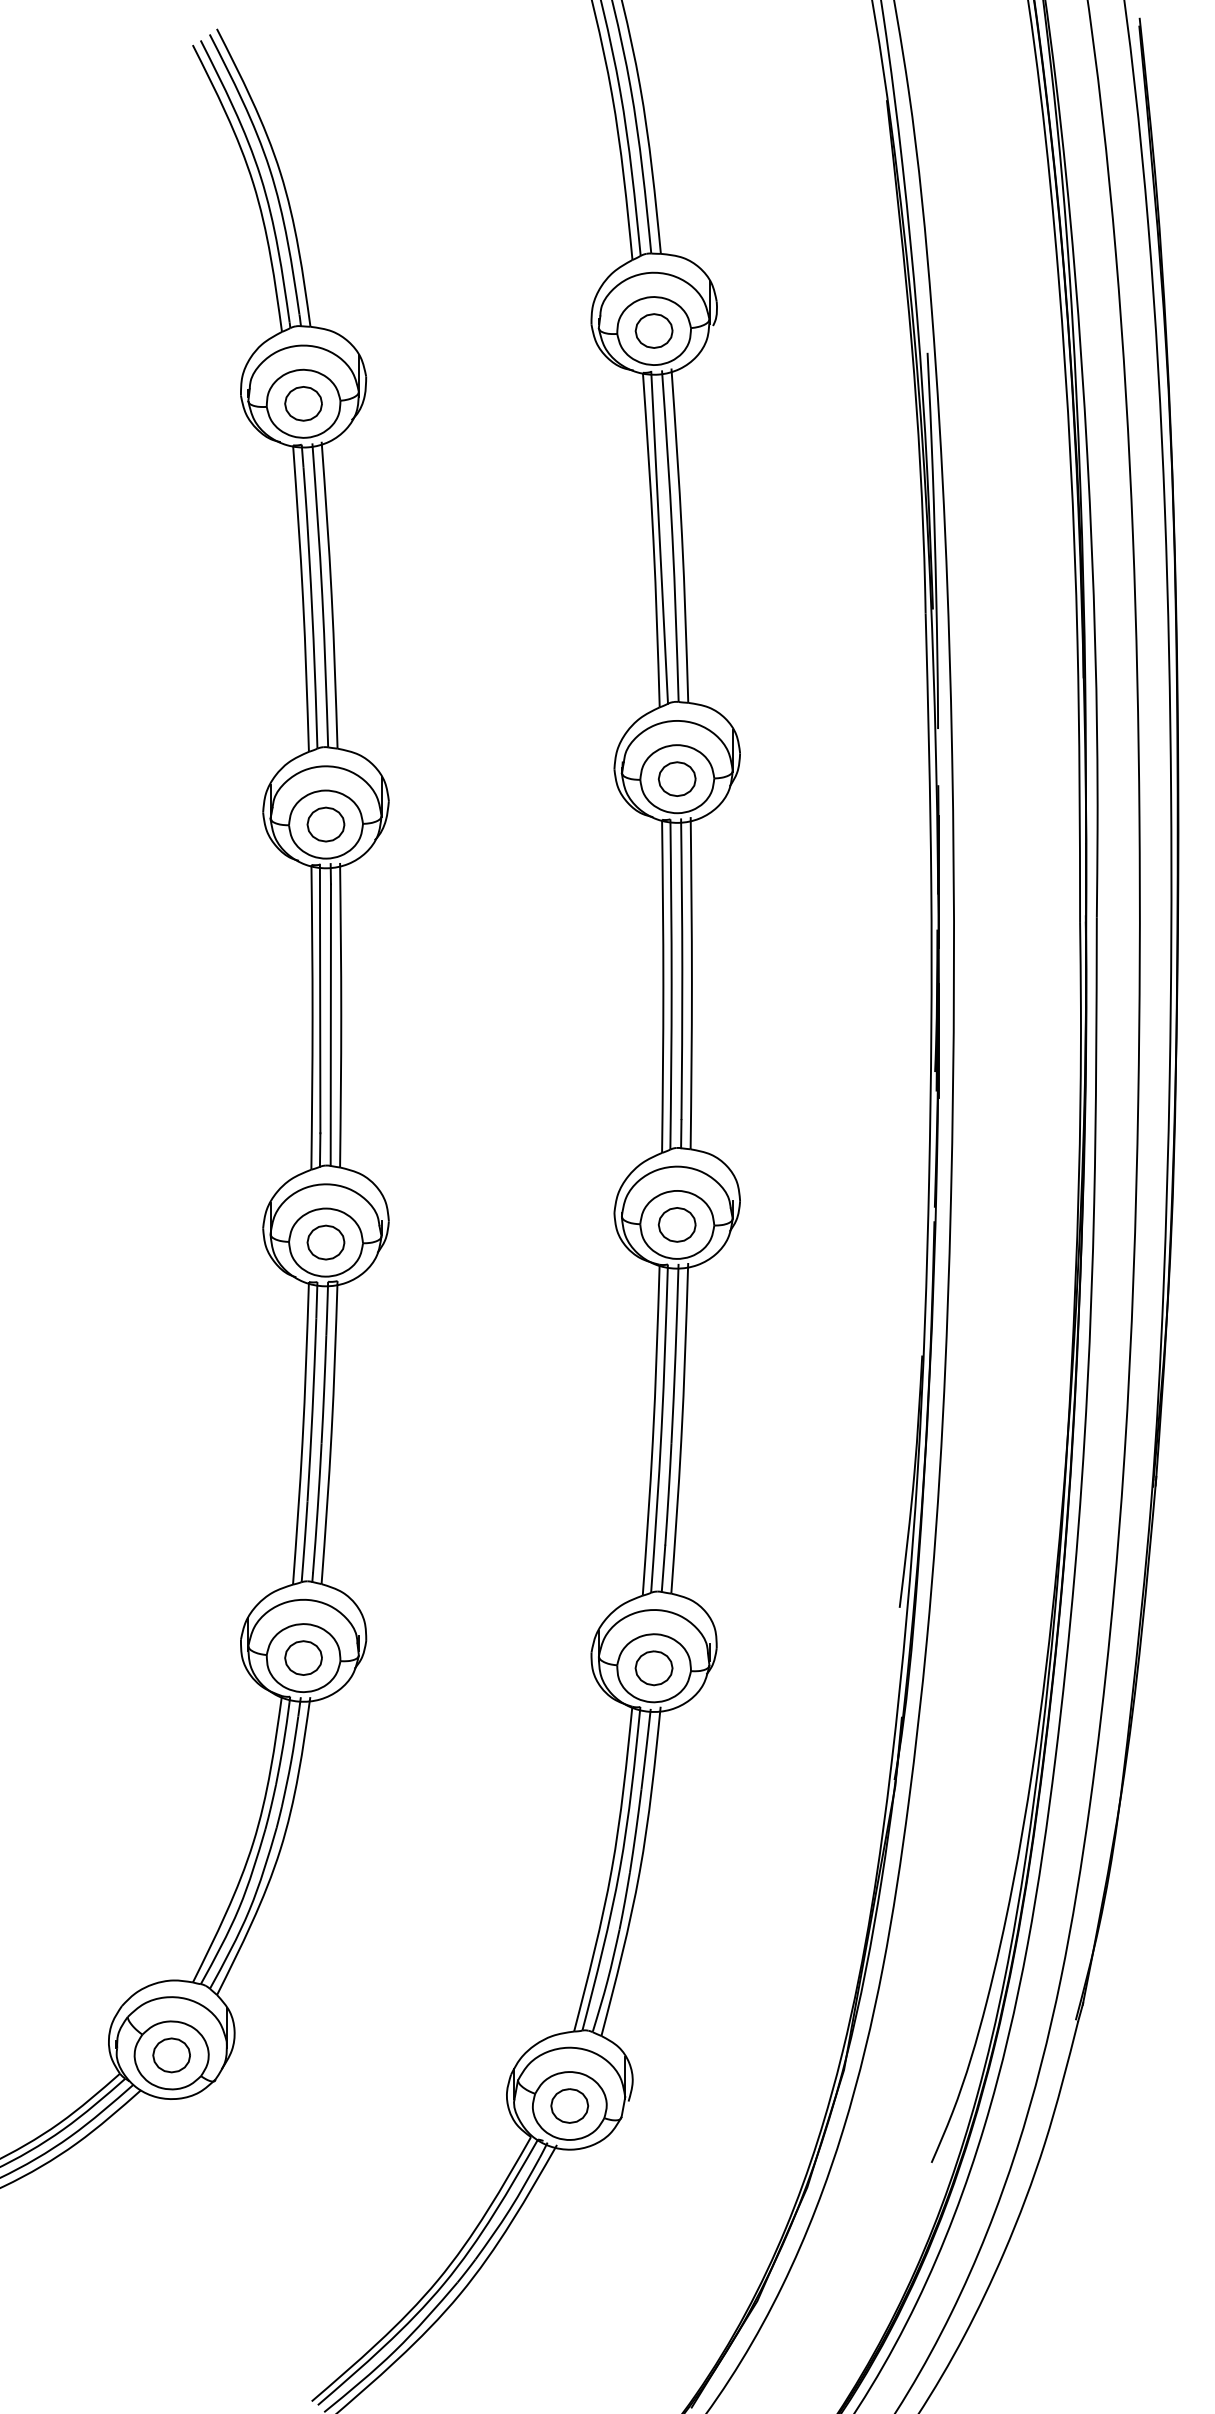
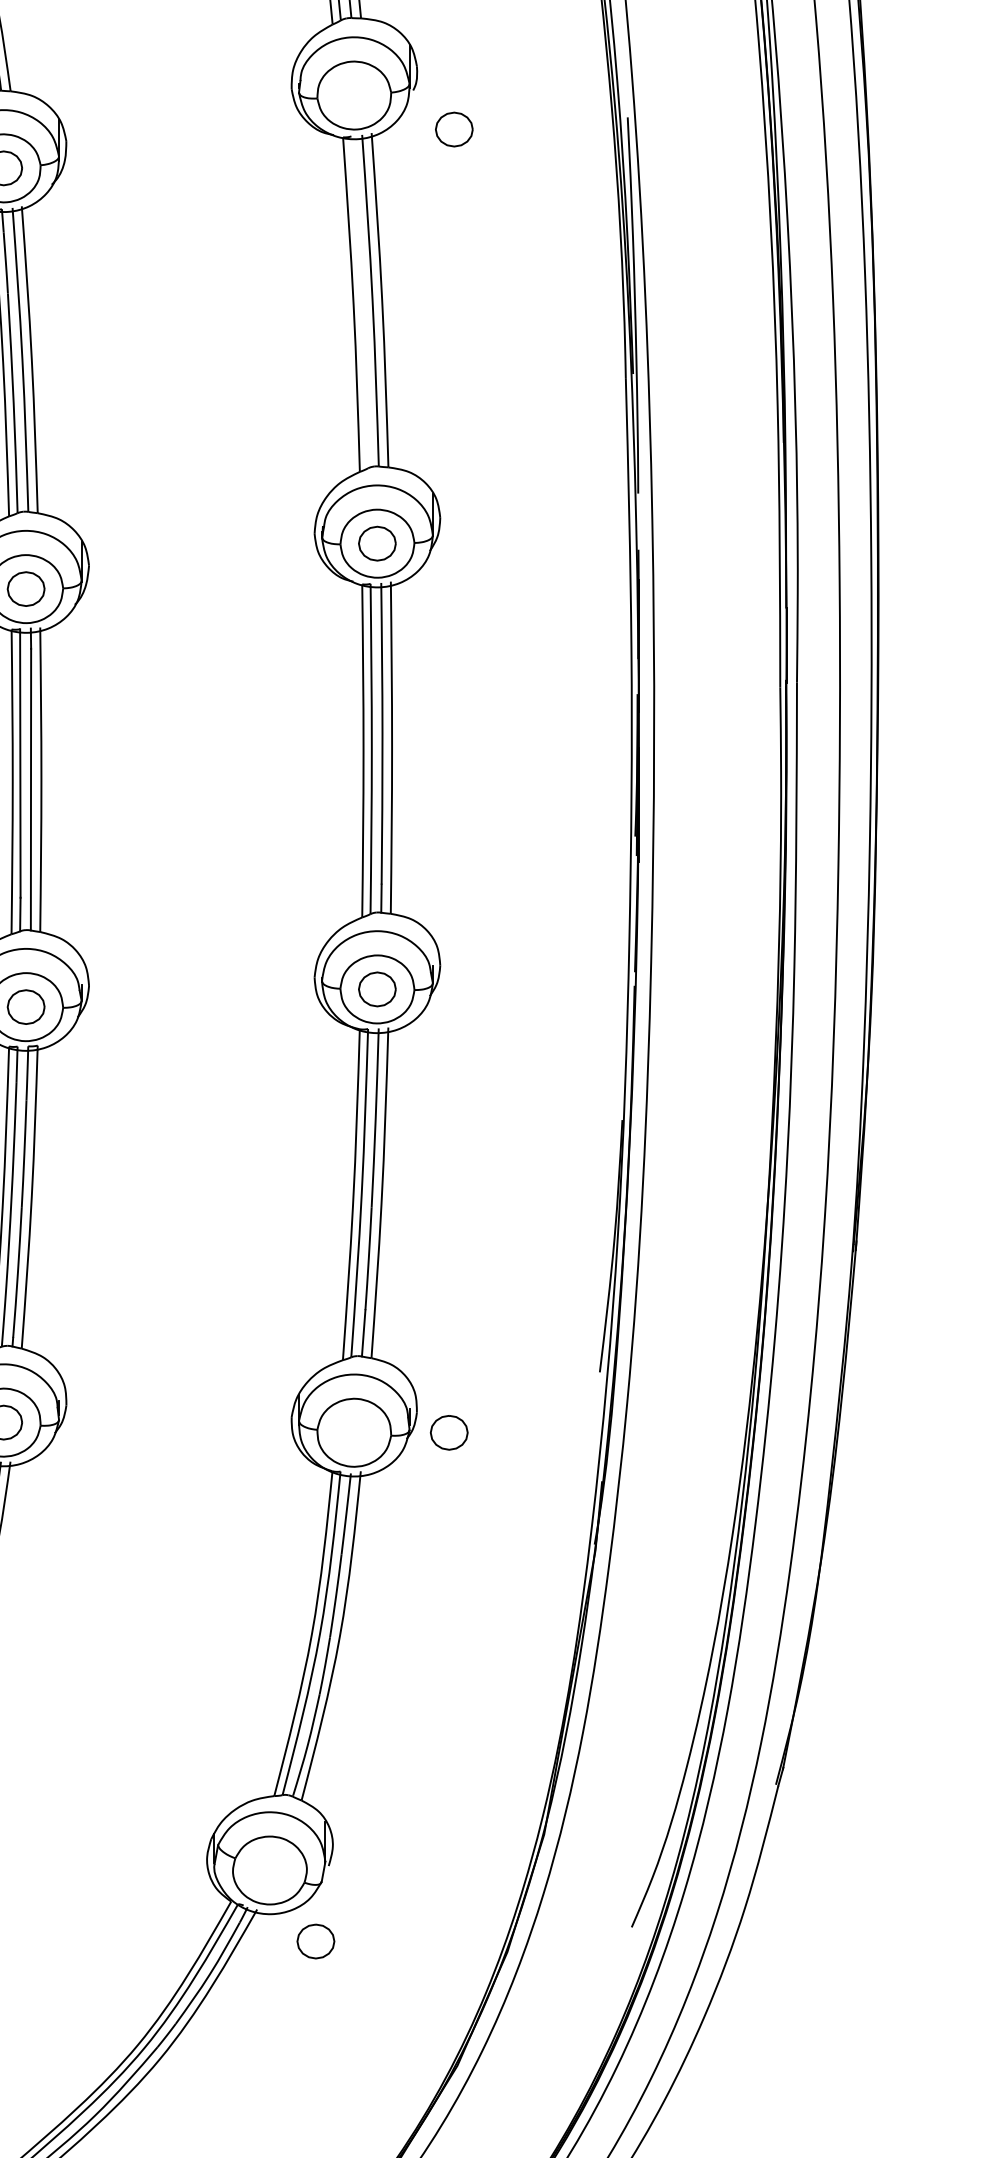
part: (653, 330) -> (453, 129), moved
line: (659, 537) -> (359, 302), removed
part: (653, 1668) -> (448, 1433), moved
part: (569, 2105) -> (315, 1941), moved

